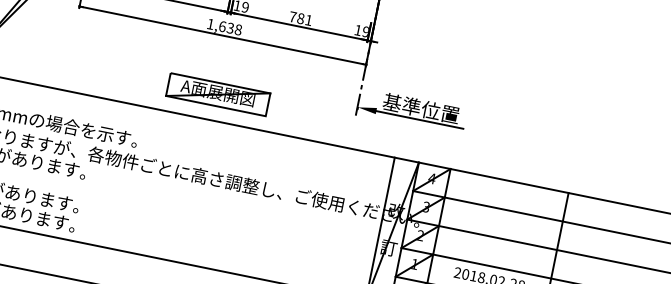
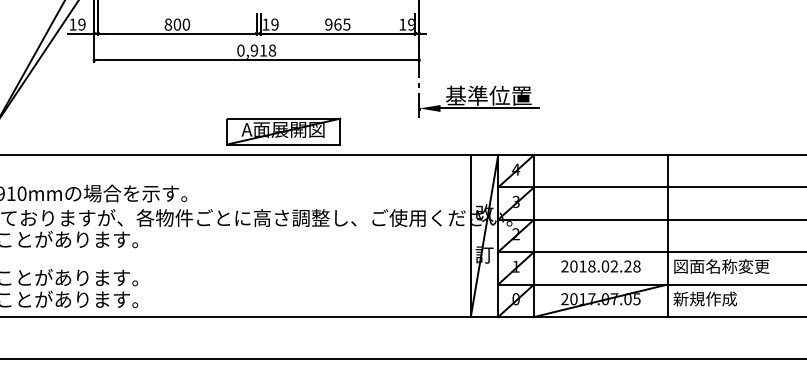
text: (300, 18) -> (337, 24), 781 -> 965
text: (220, 26) -> (251, 50), 1,638 -> 0,918
part: (218, 94) -> (283, 131), moved

